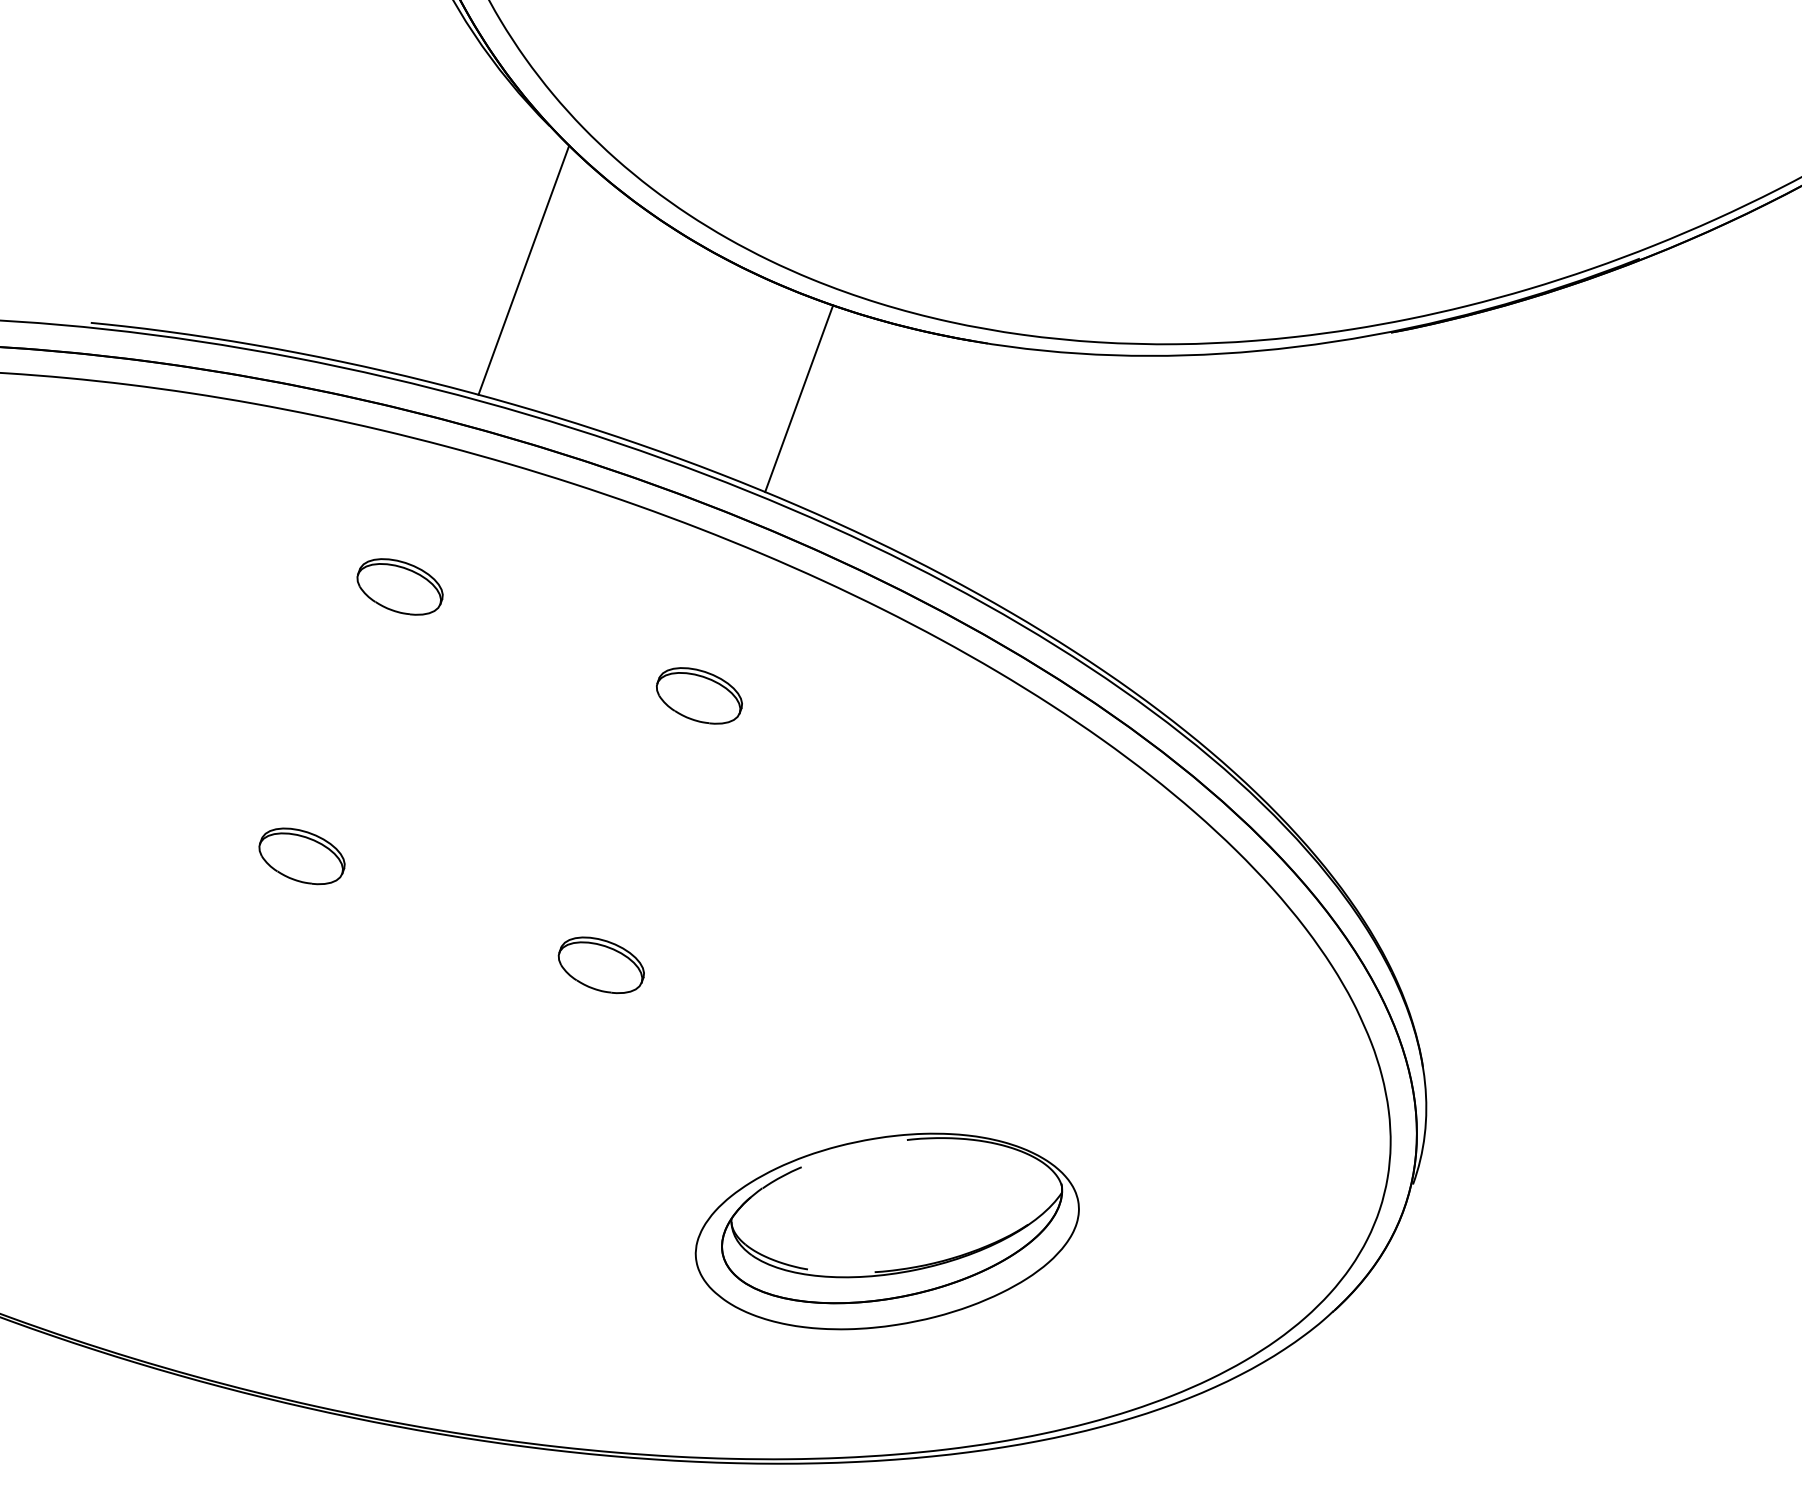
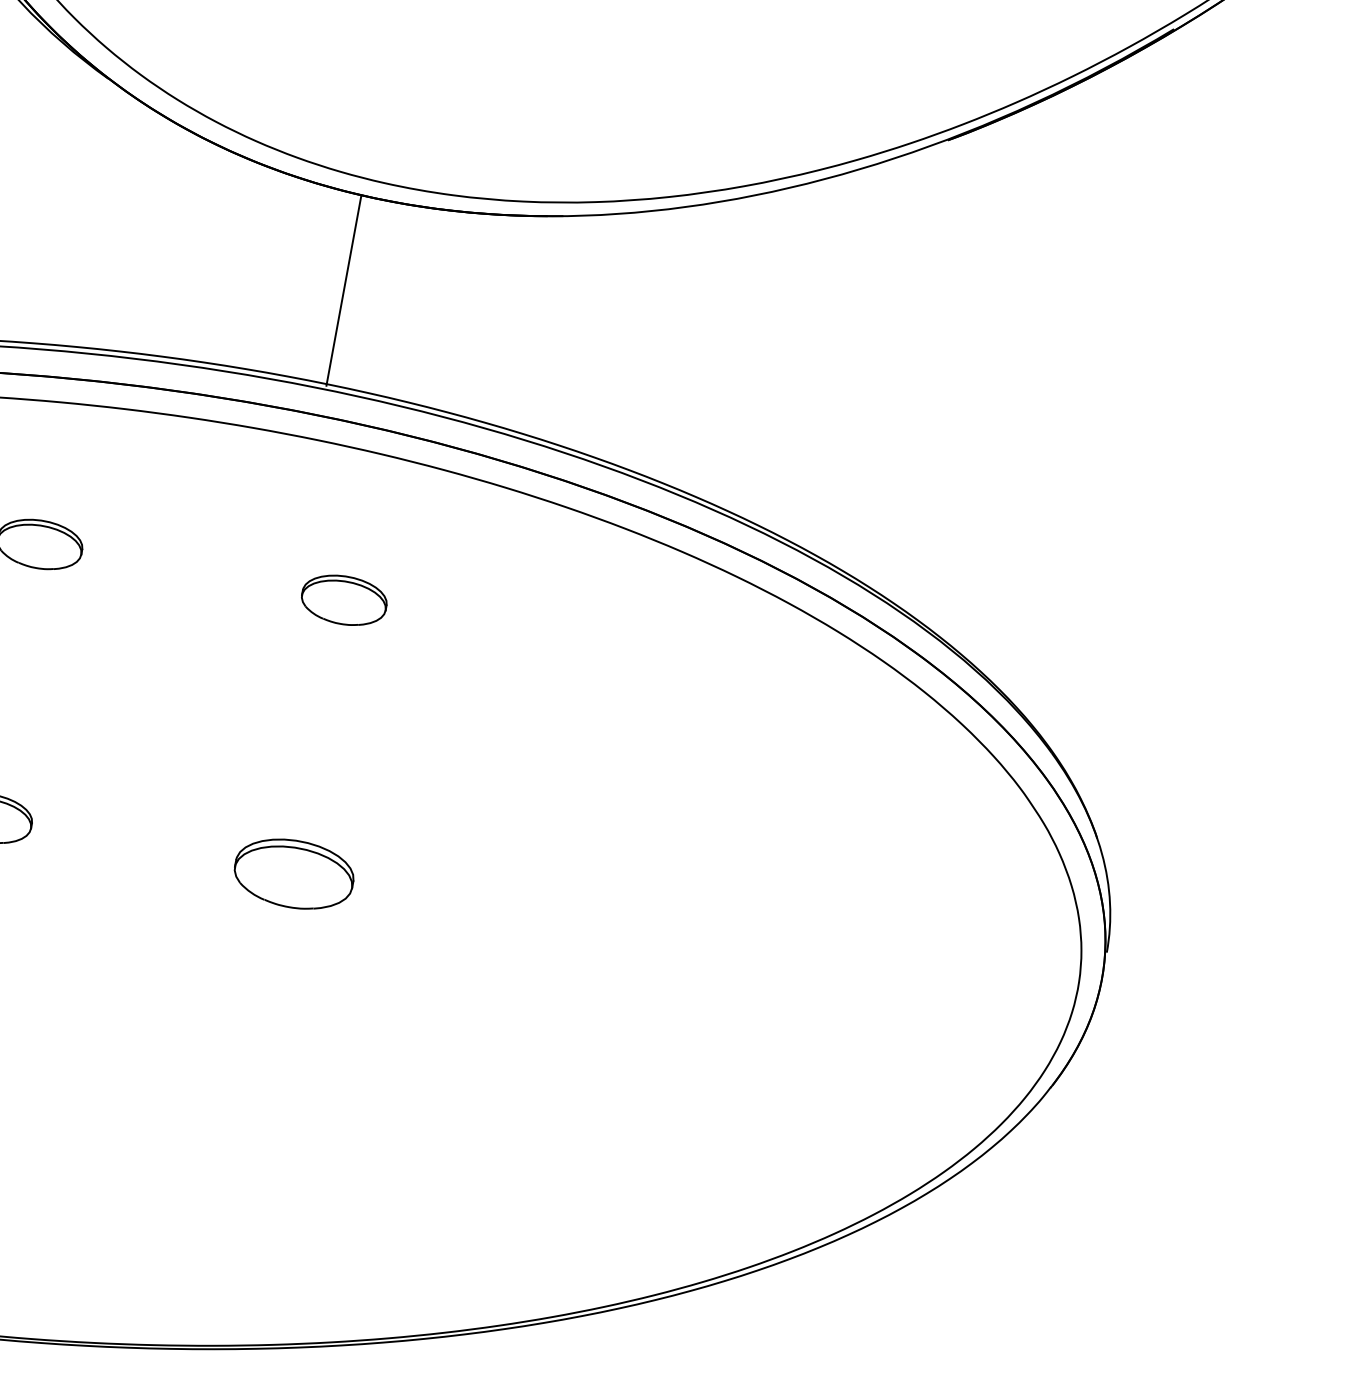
line: (523, 269) -> (106, 220), removed
line: (799, 398) -> (344, 290), moved
part: (600, 965) -> (293, 874), size x1.4
part: (886, 1231) -> (610, 1082), removed

